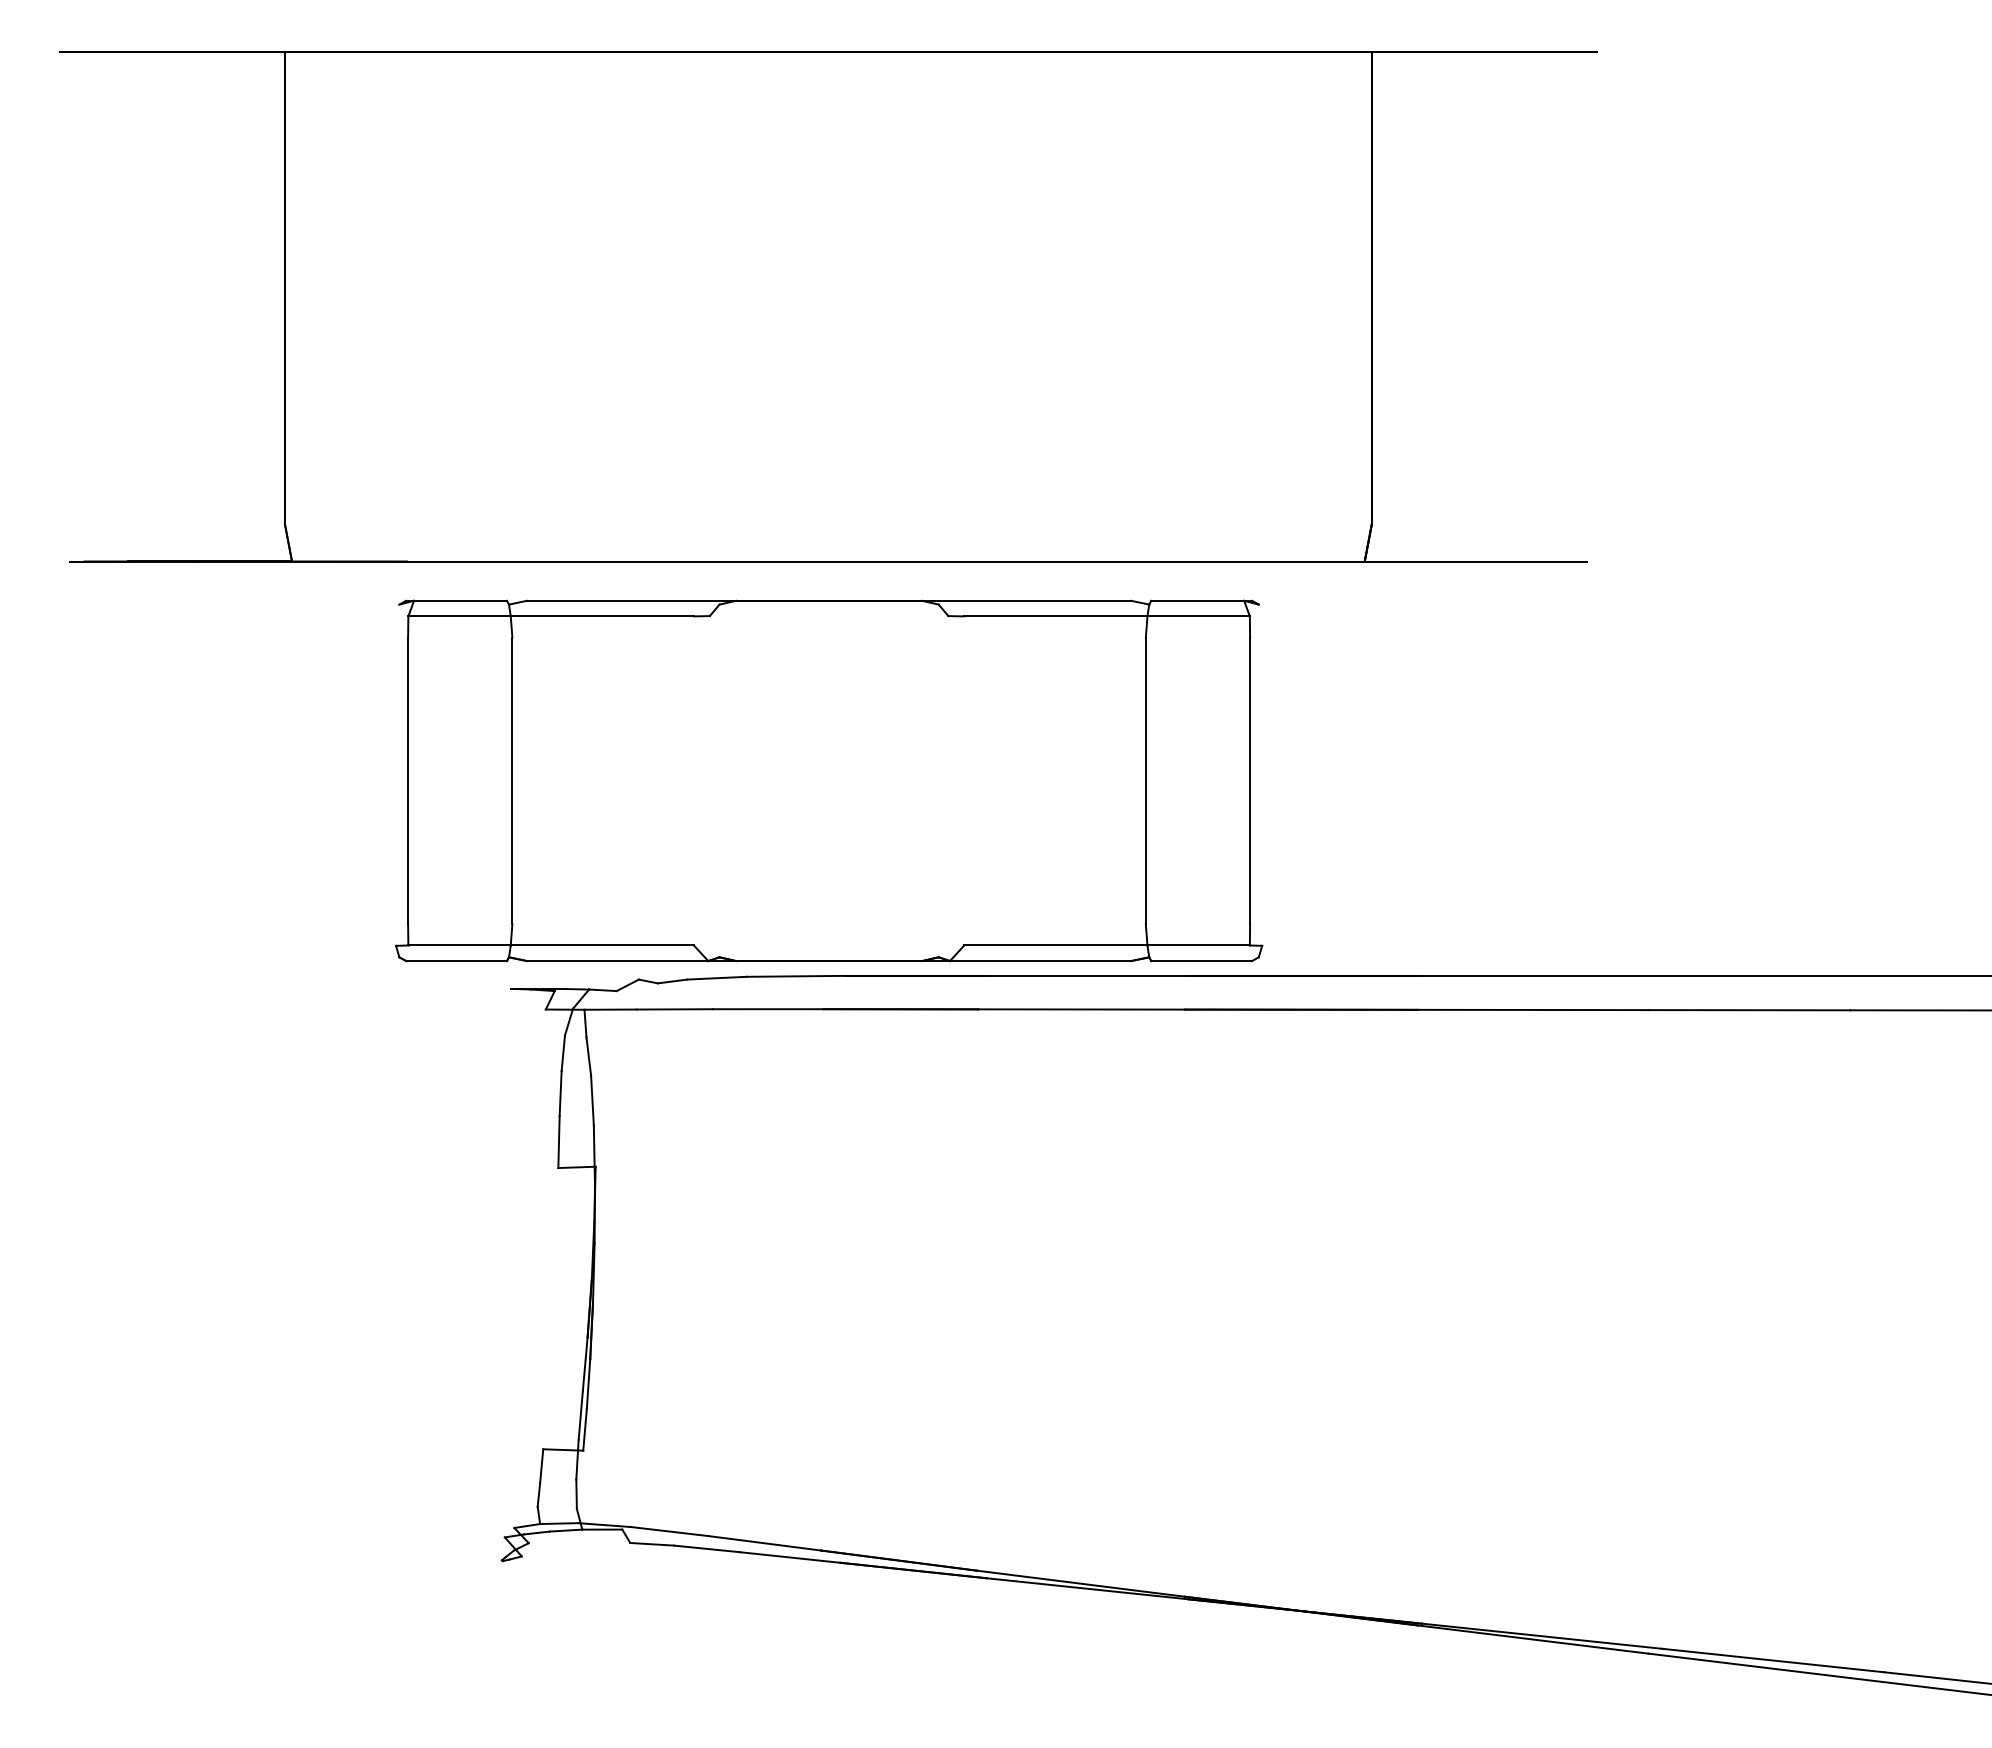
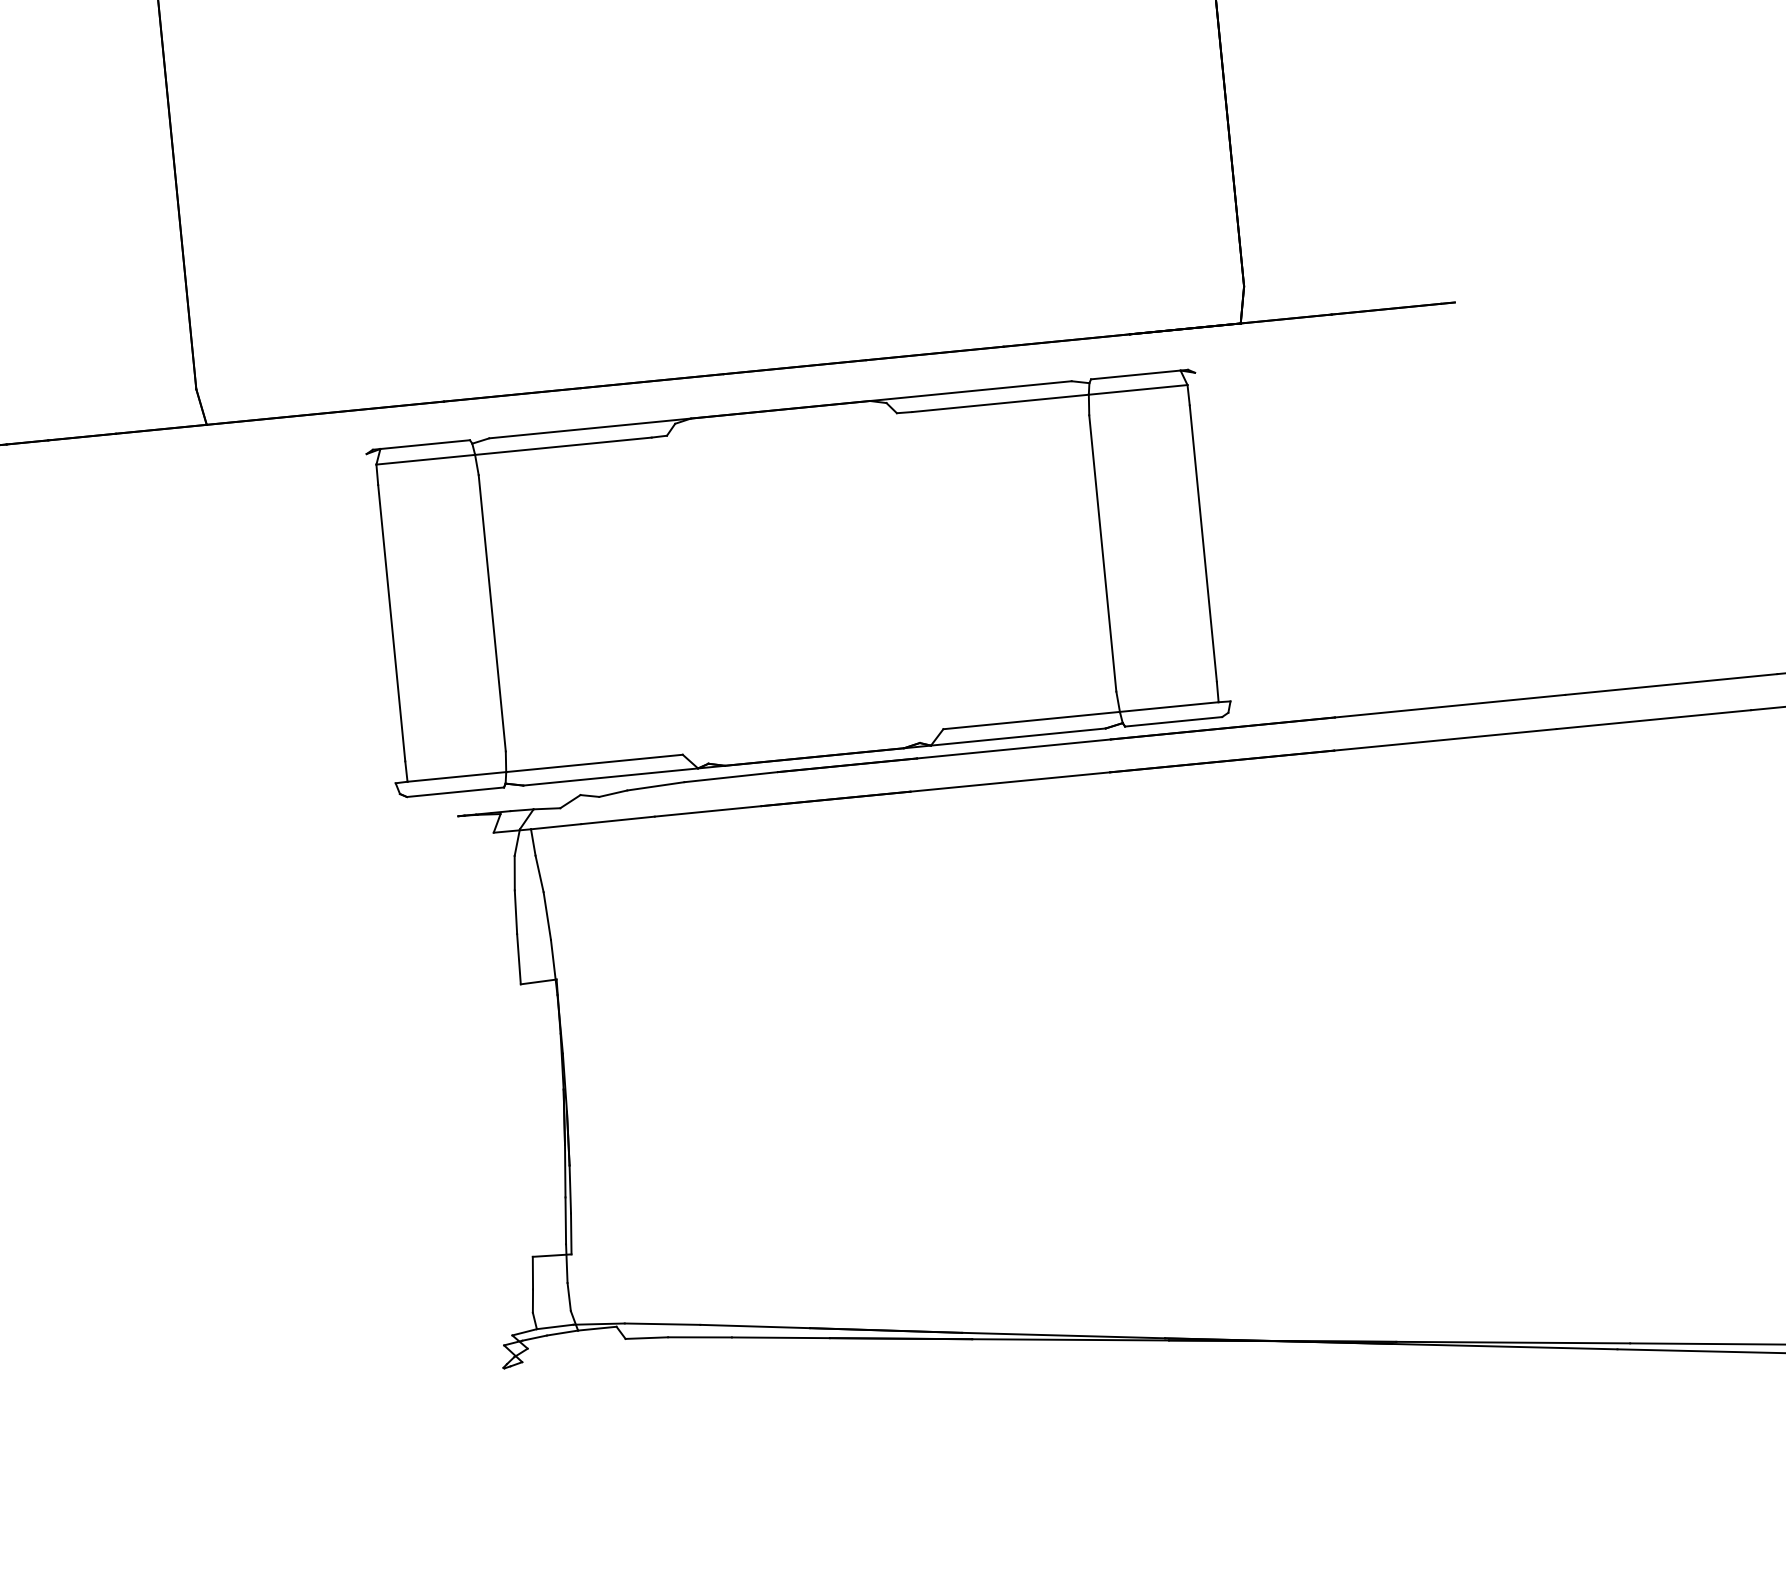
part: (829, 780) -> (797, 582), moved

